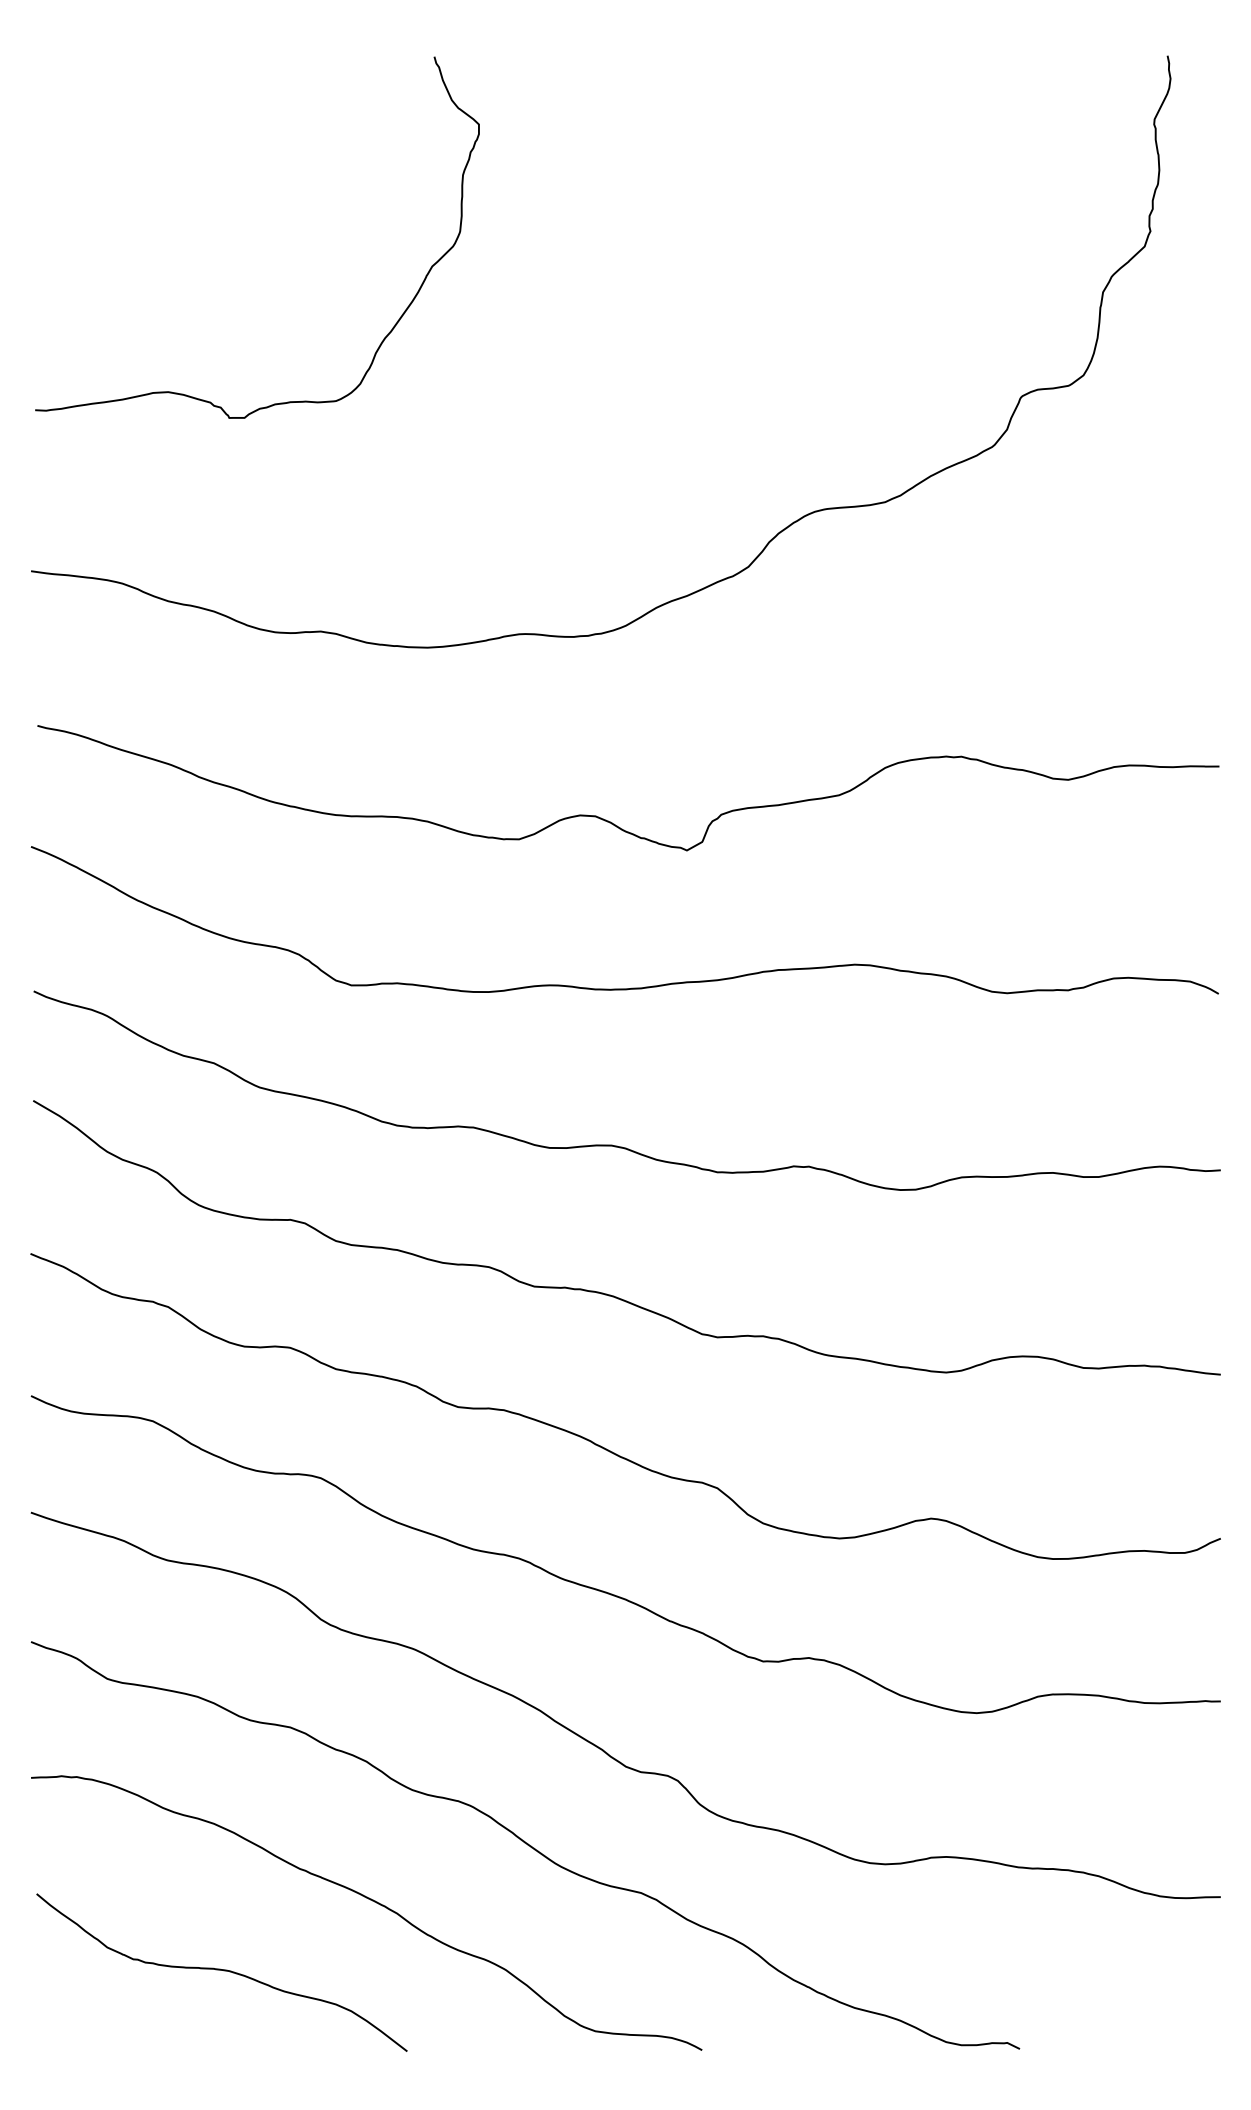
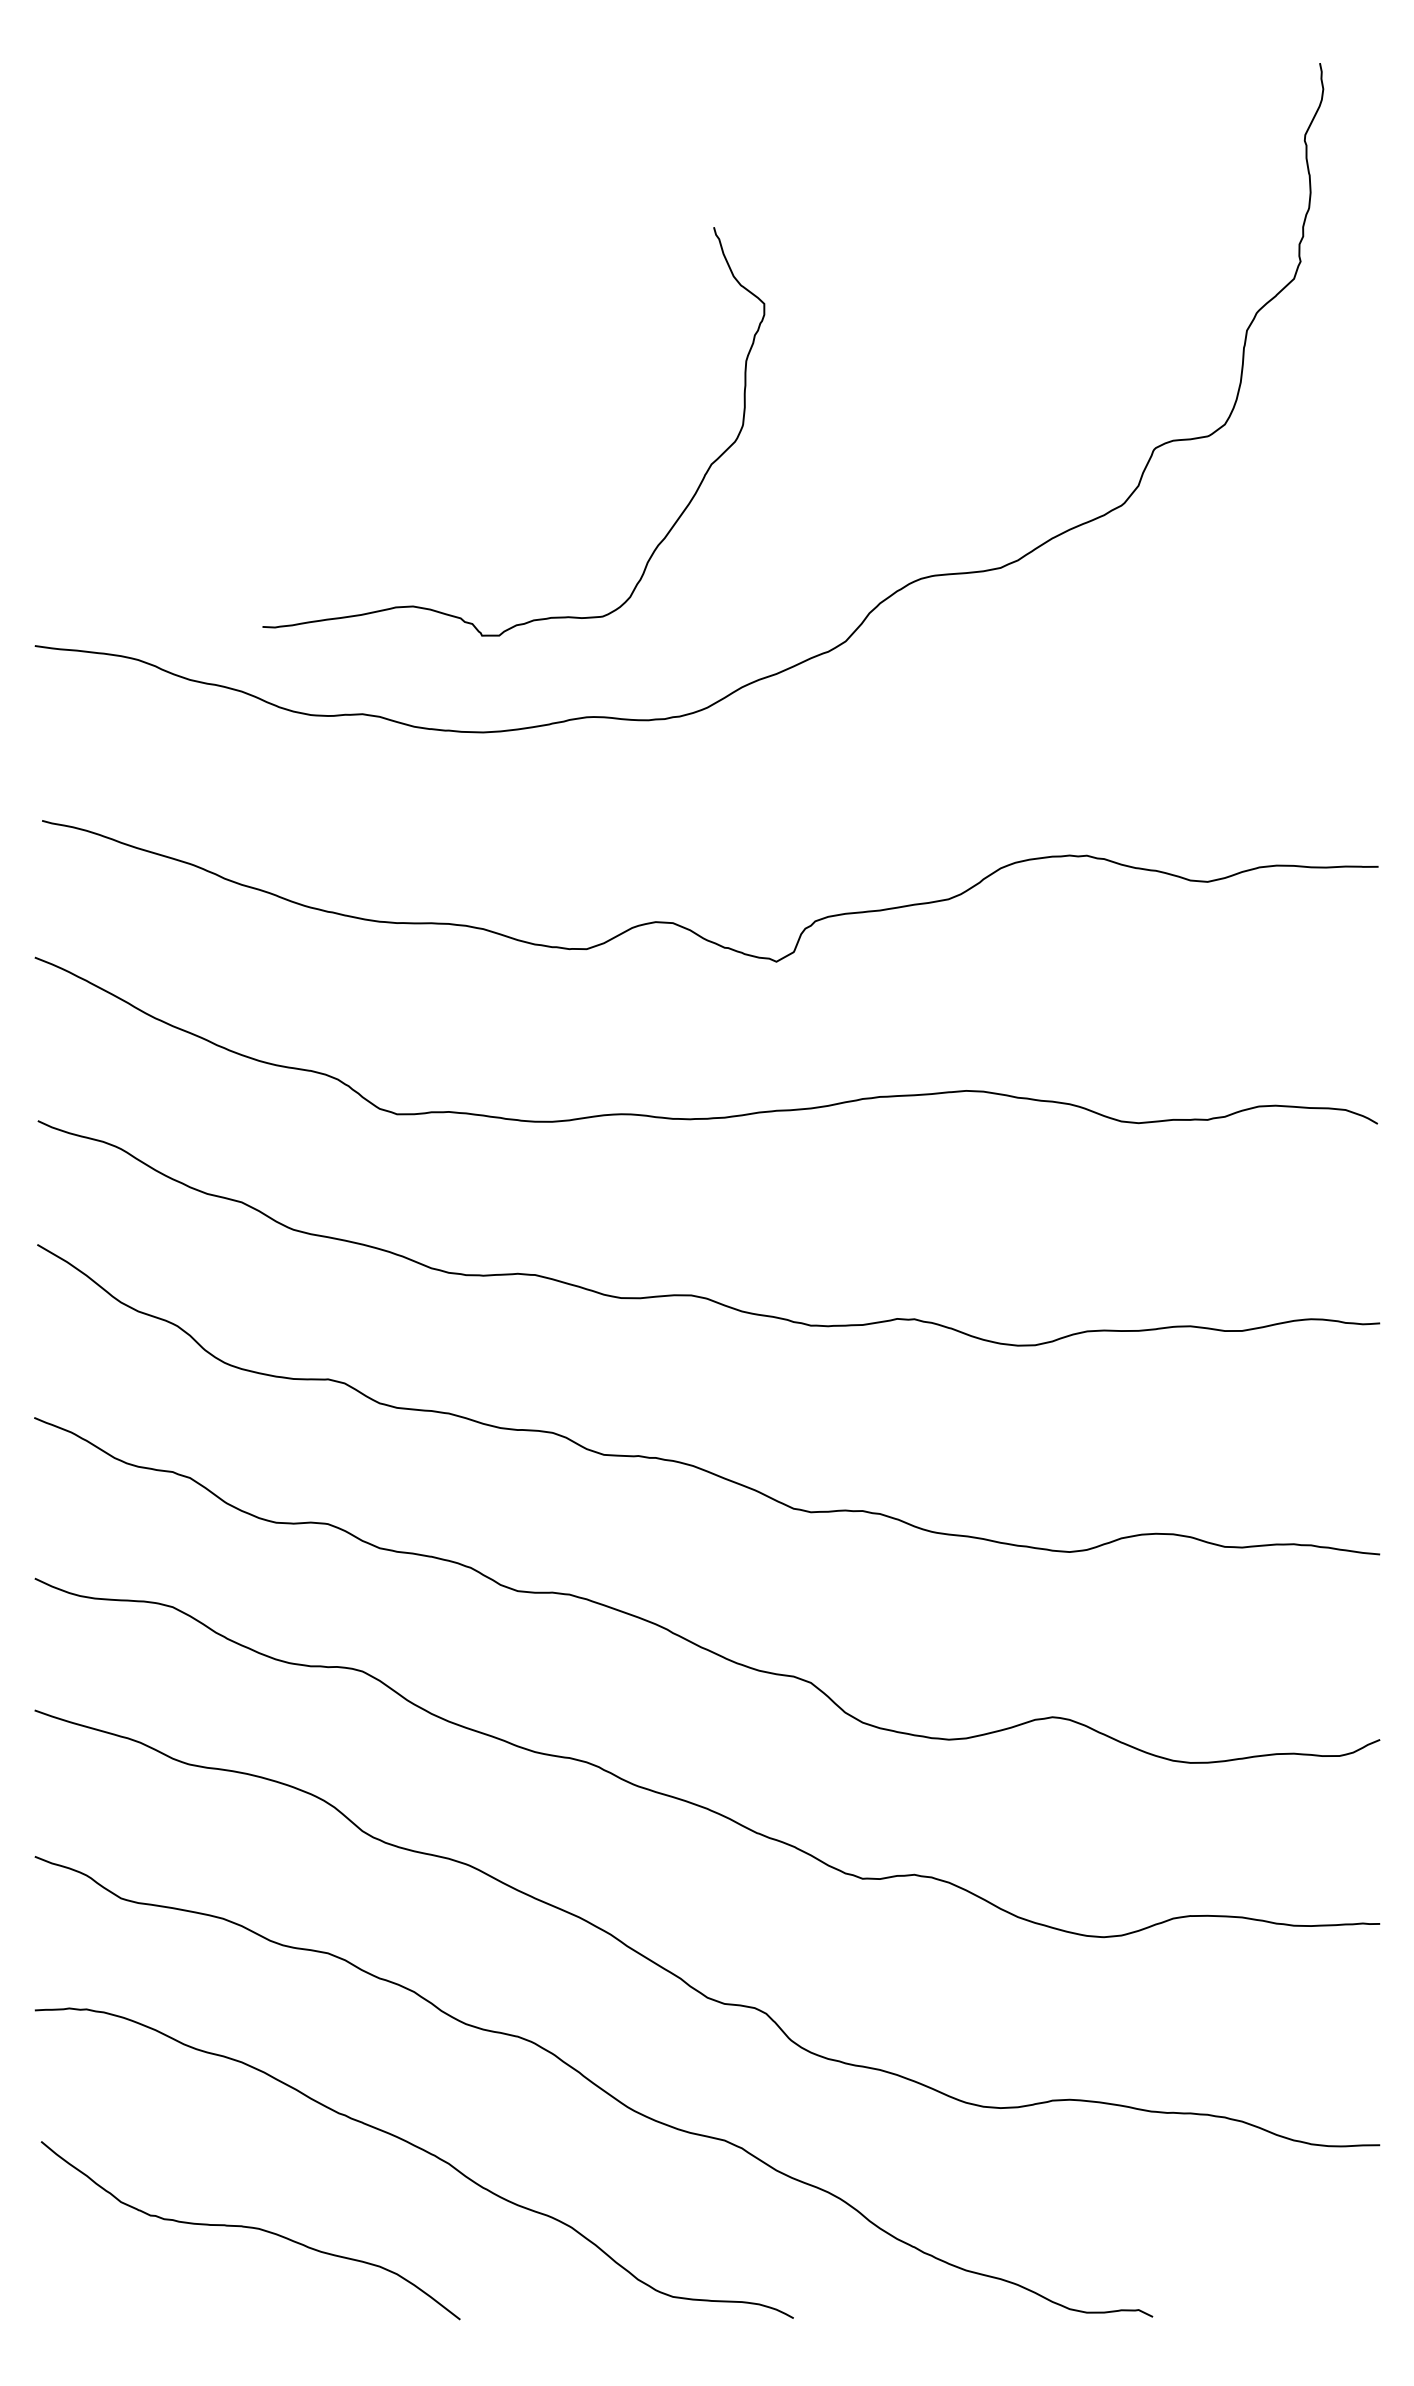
curve: (384, 337) -> (657, 544), moved

